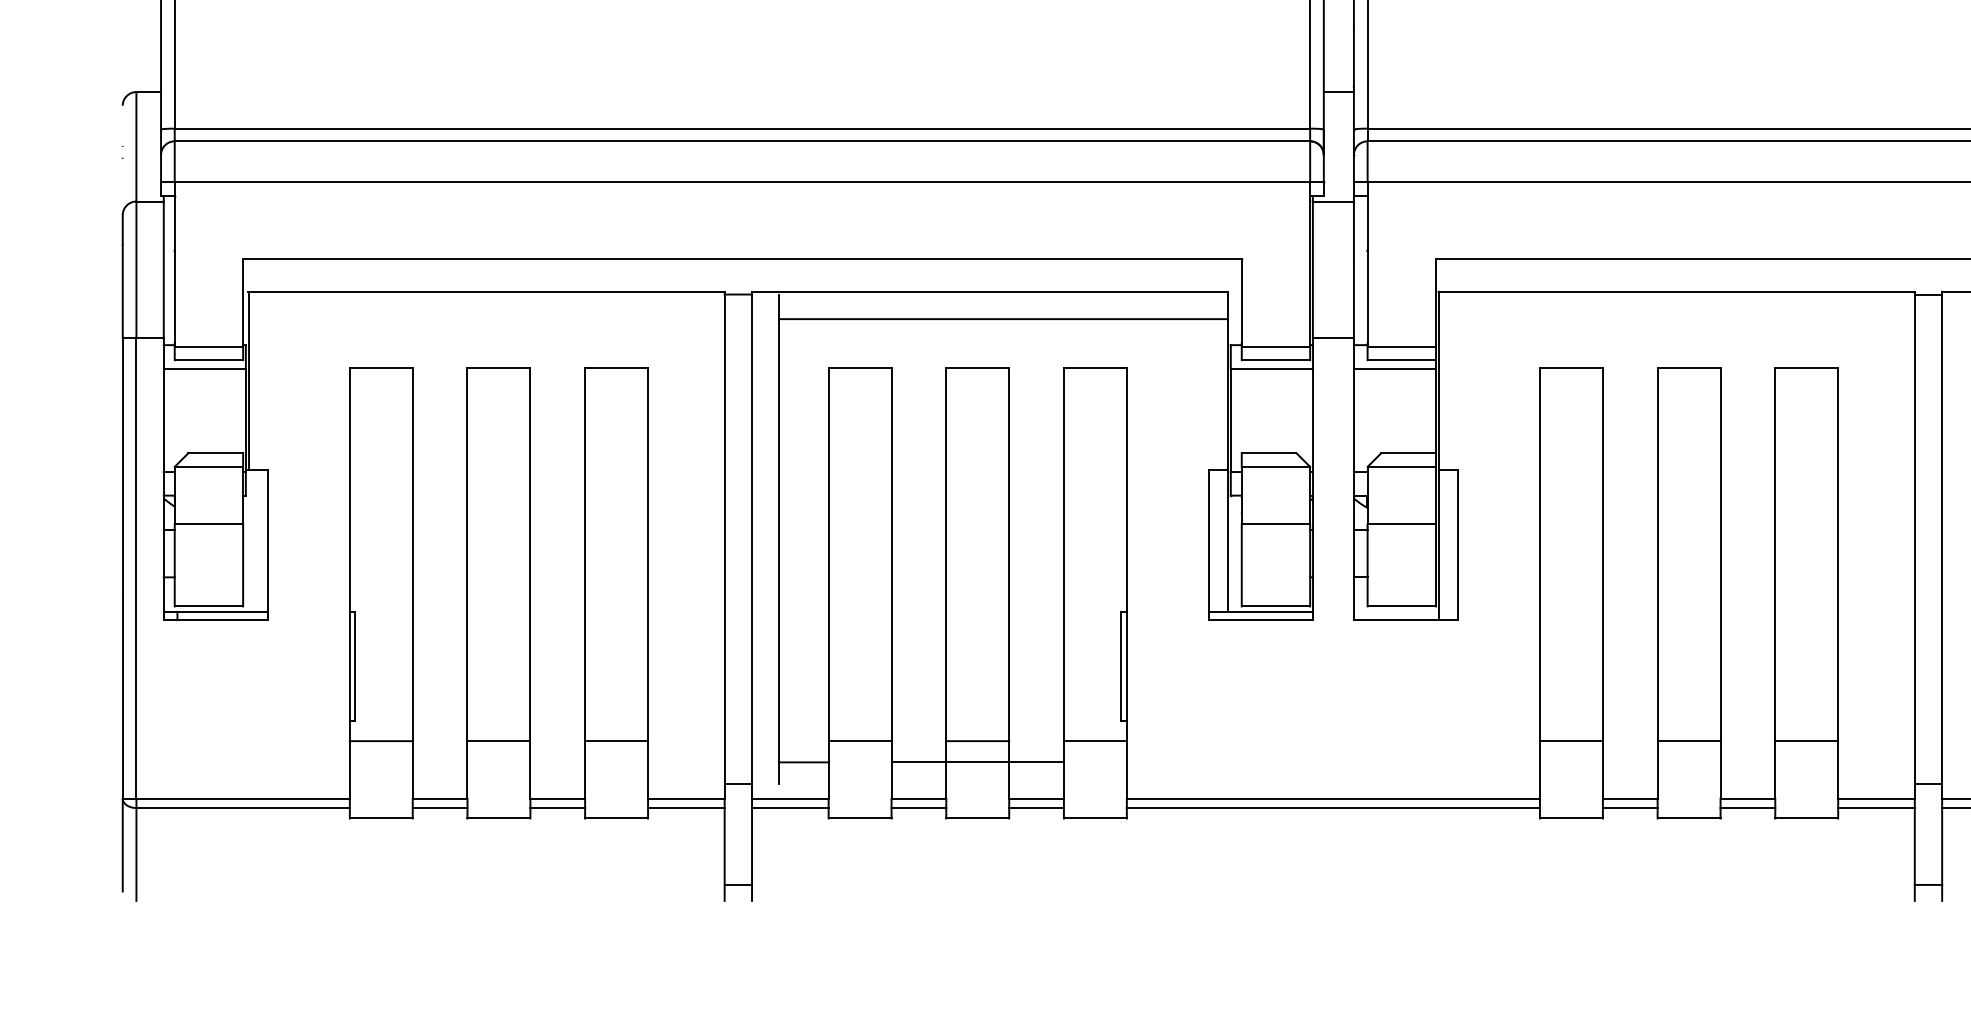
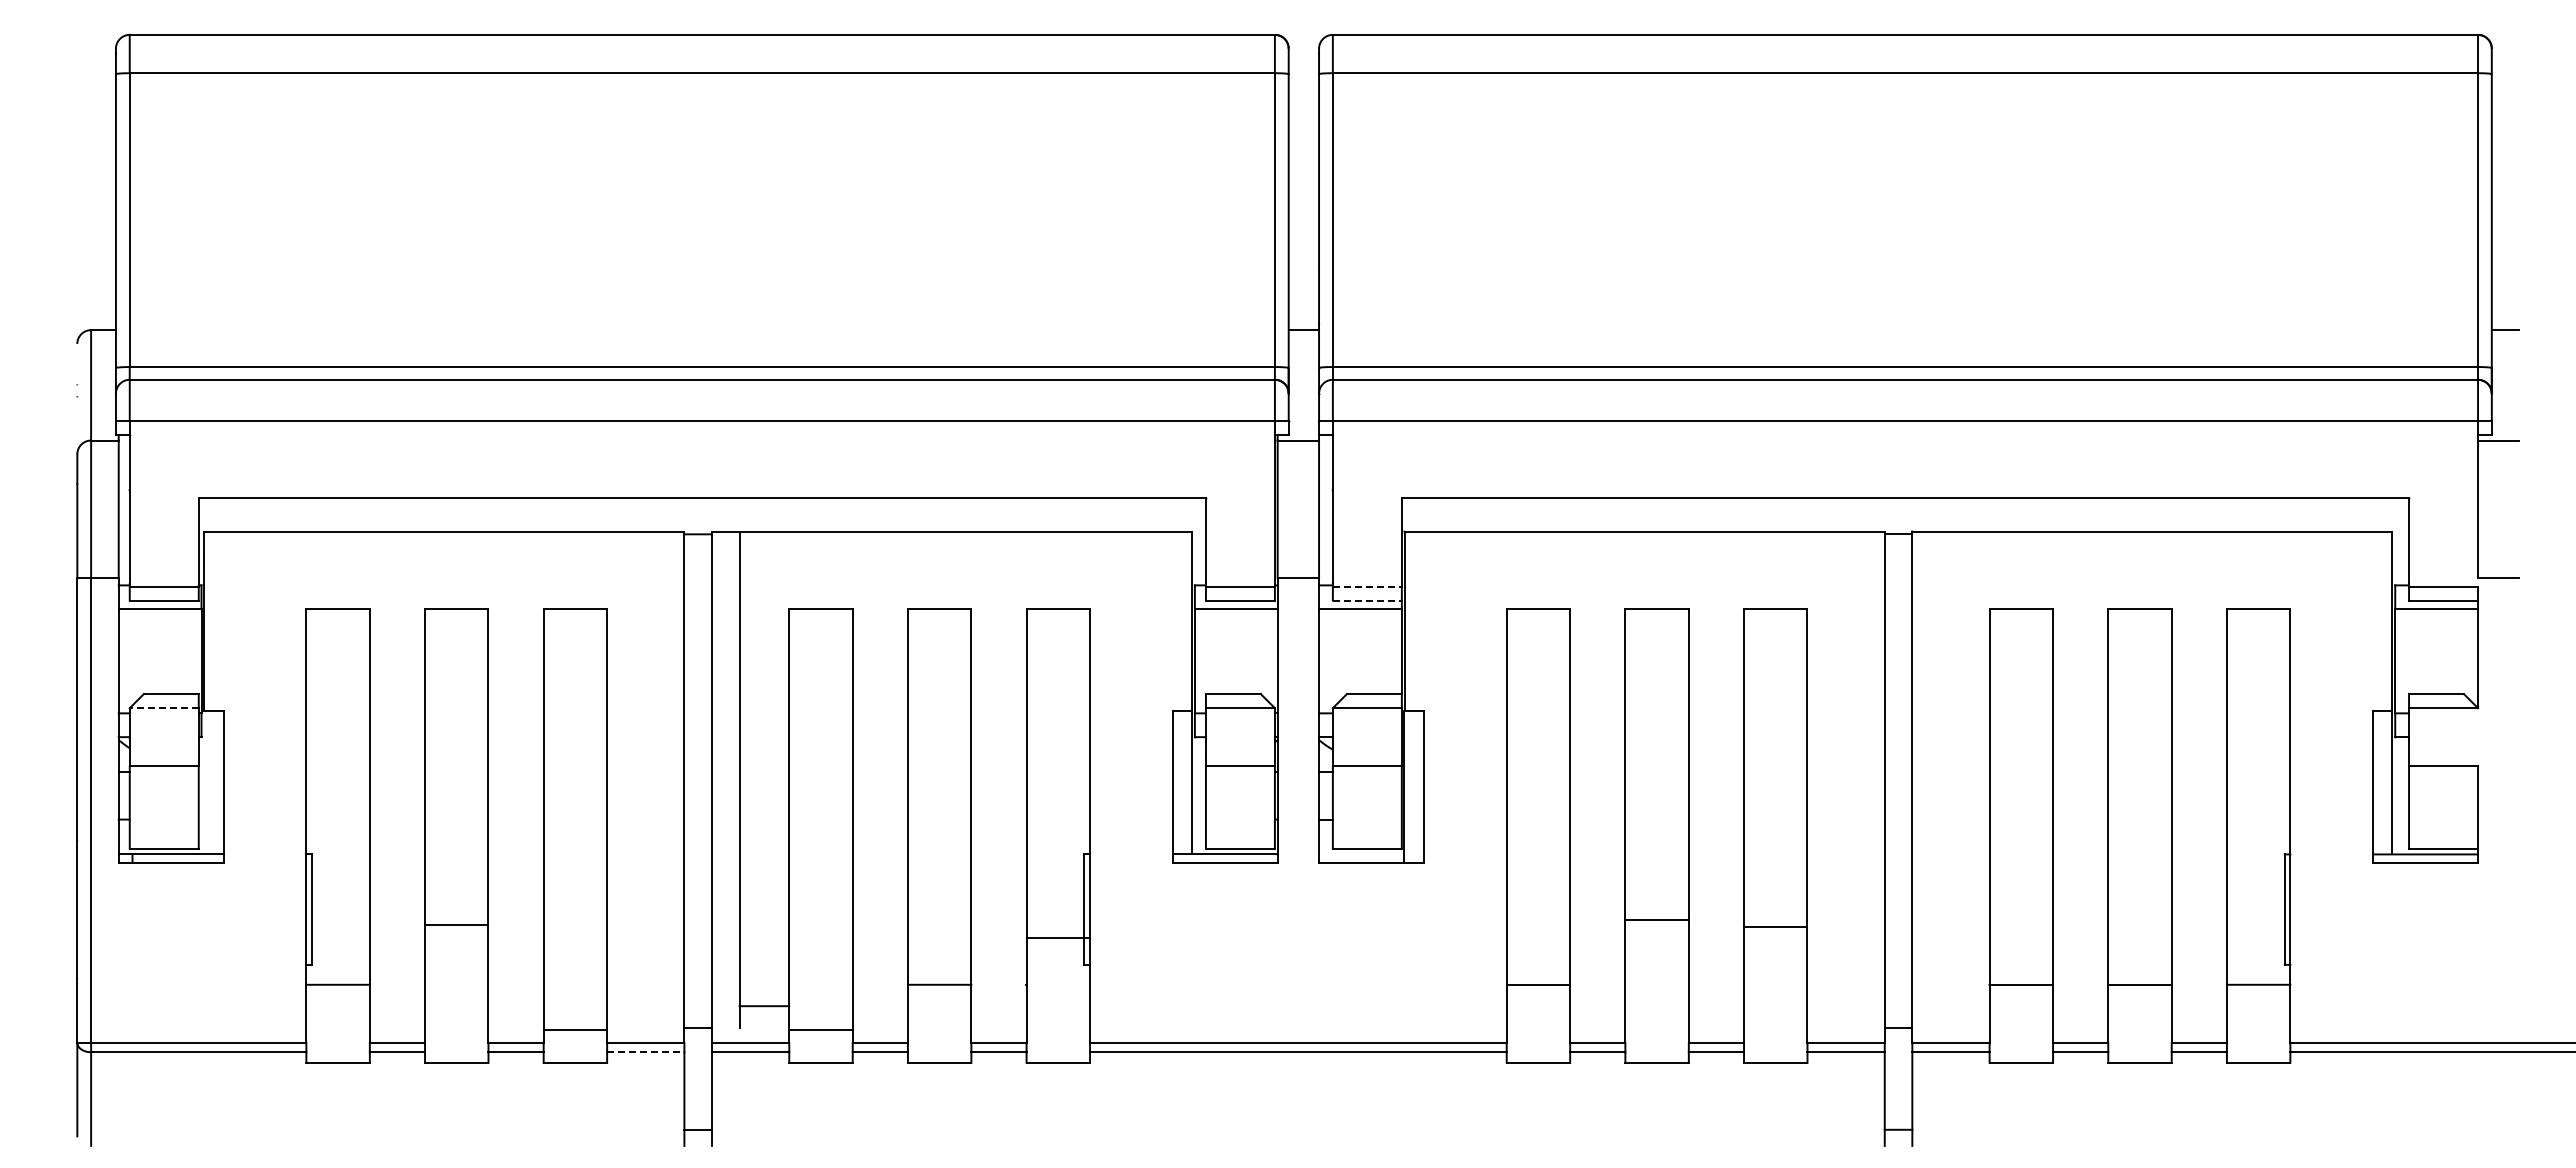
line: (1003, 319) -> (965, 559), removed
line: (1401, 346) -> (1367, 586), solid -> dashed
line: (1401, 360) -> (1367, 600), solid -> dashed
line: (208, 467) -> (163, 708), solid -> dashed
line: (498, 740) -> (456, 924), moved
line: (616, 740) -> (575, 1029), moved
line: (859, 740) -> (820, 1029), moved
line: (1095, 740) -> (1058, 937), moved
line: (1688, 740) -> (1656, 919), moved
line: (1806, 740) -> (1775, 926), moved
line: (977, 762) -> (939, 1006), removed
line: (686, 808) -> (645, 1052), solid -> dashed

